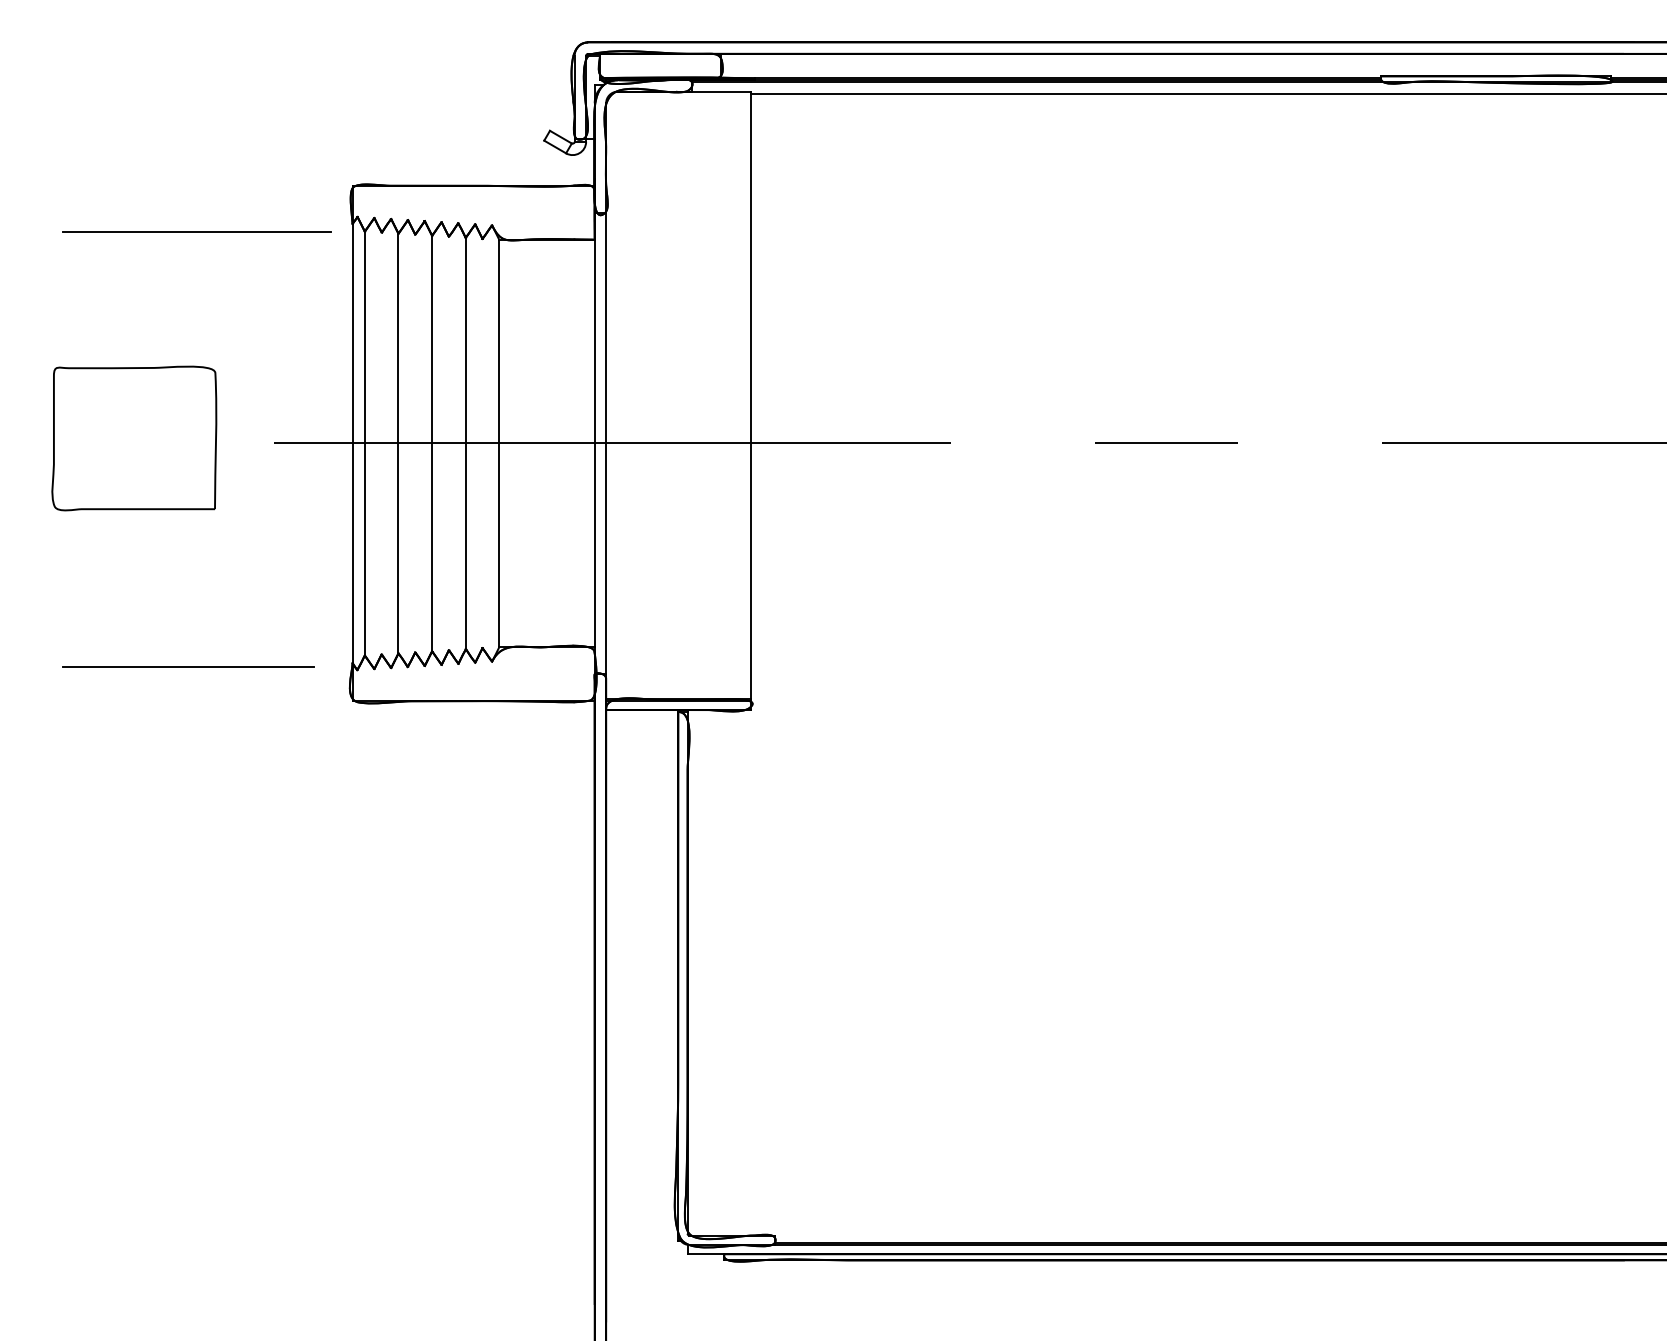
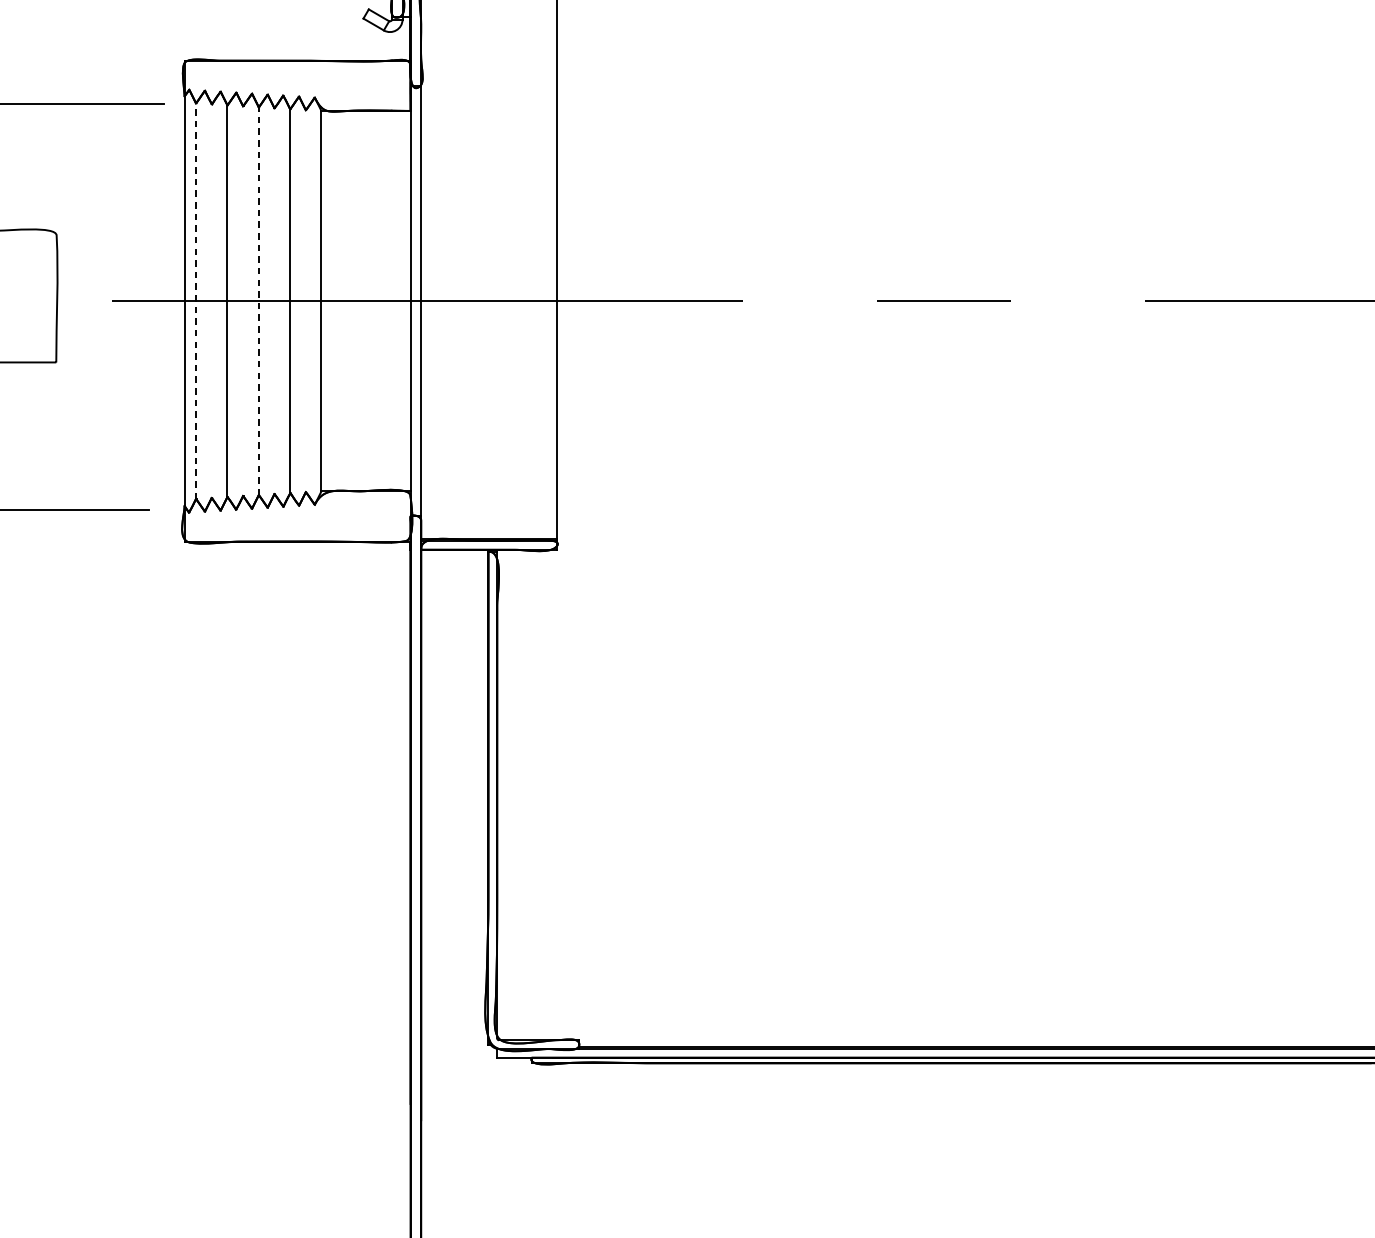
line: (364, 443) -> (195, 301), solid -> dashed
line: (431, 443) -> (258, 301), solid -> dashed

